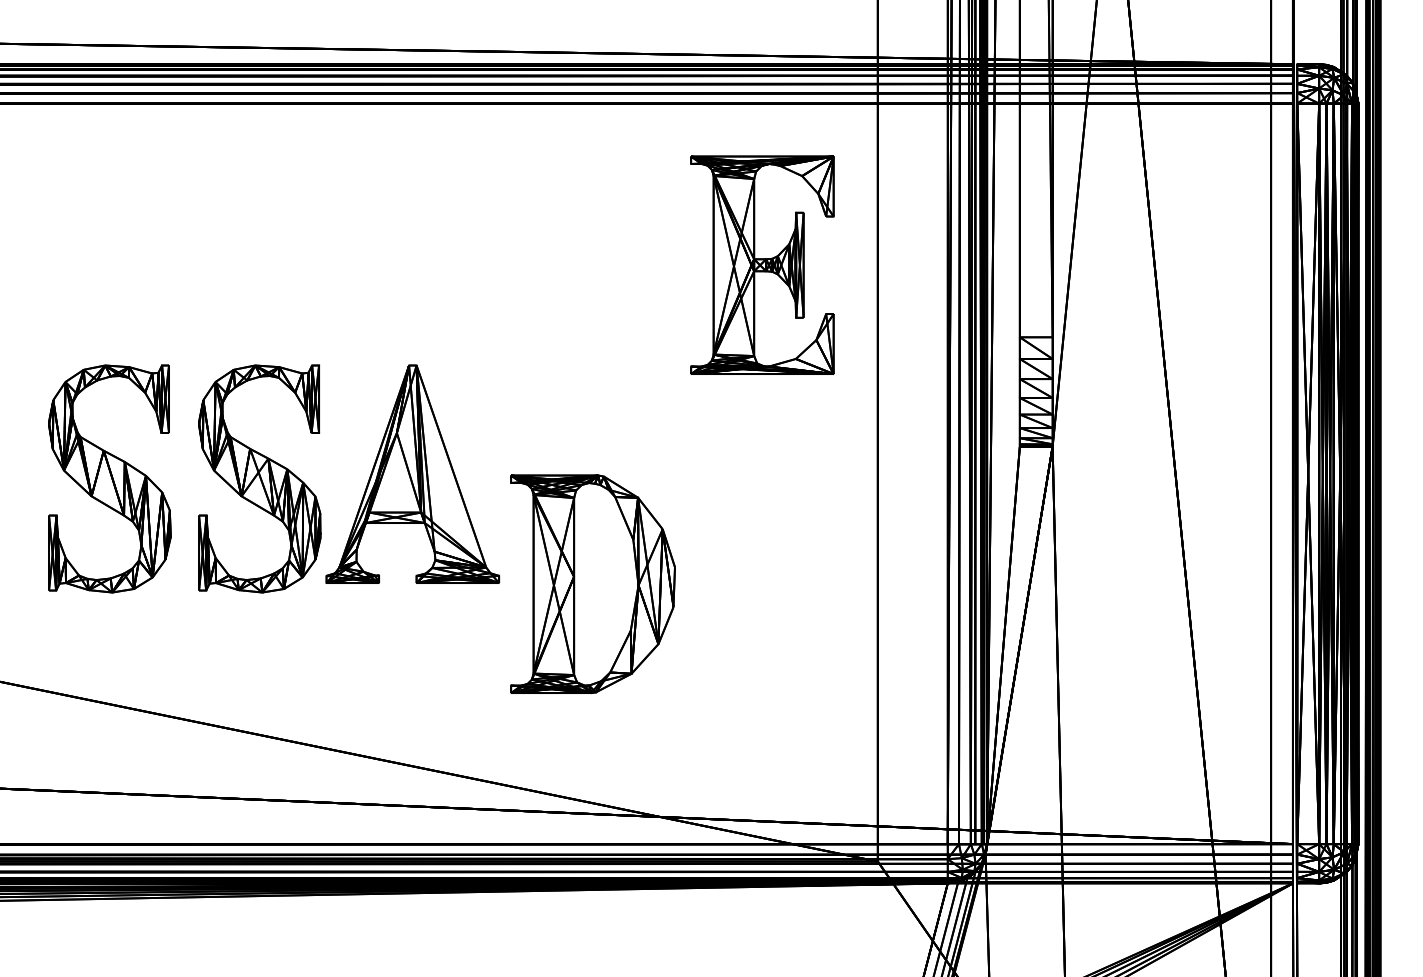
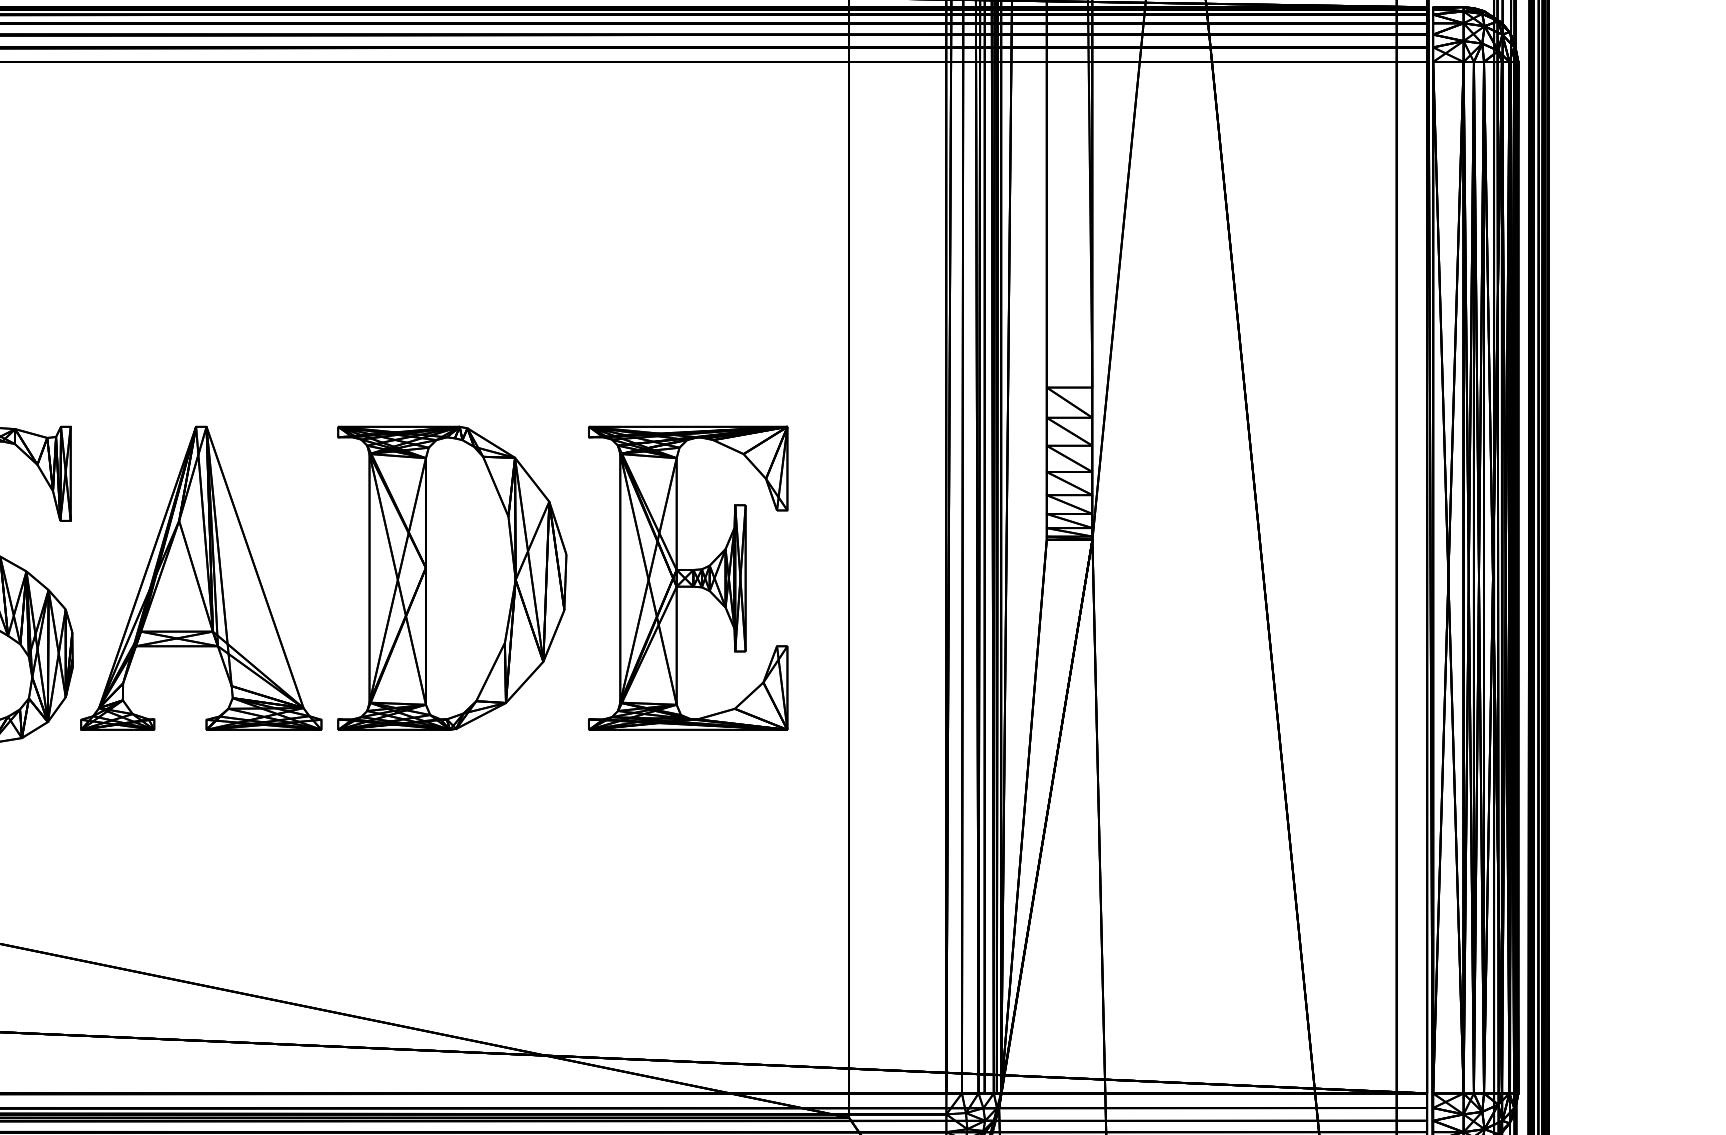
part: (762, 264) -> (688, 577), moved
part: (592, 583) -> (451, 577), moved

